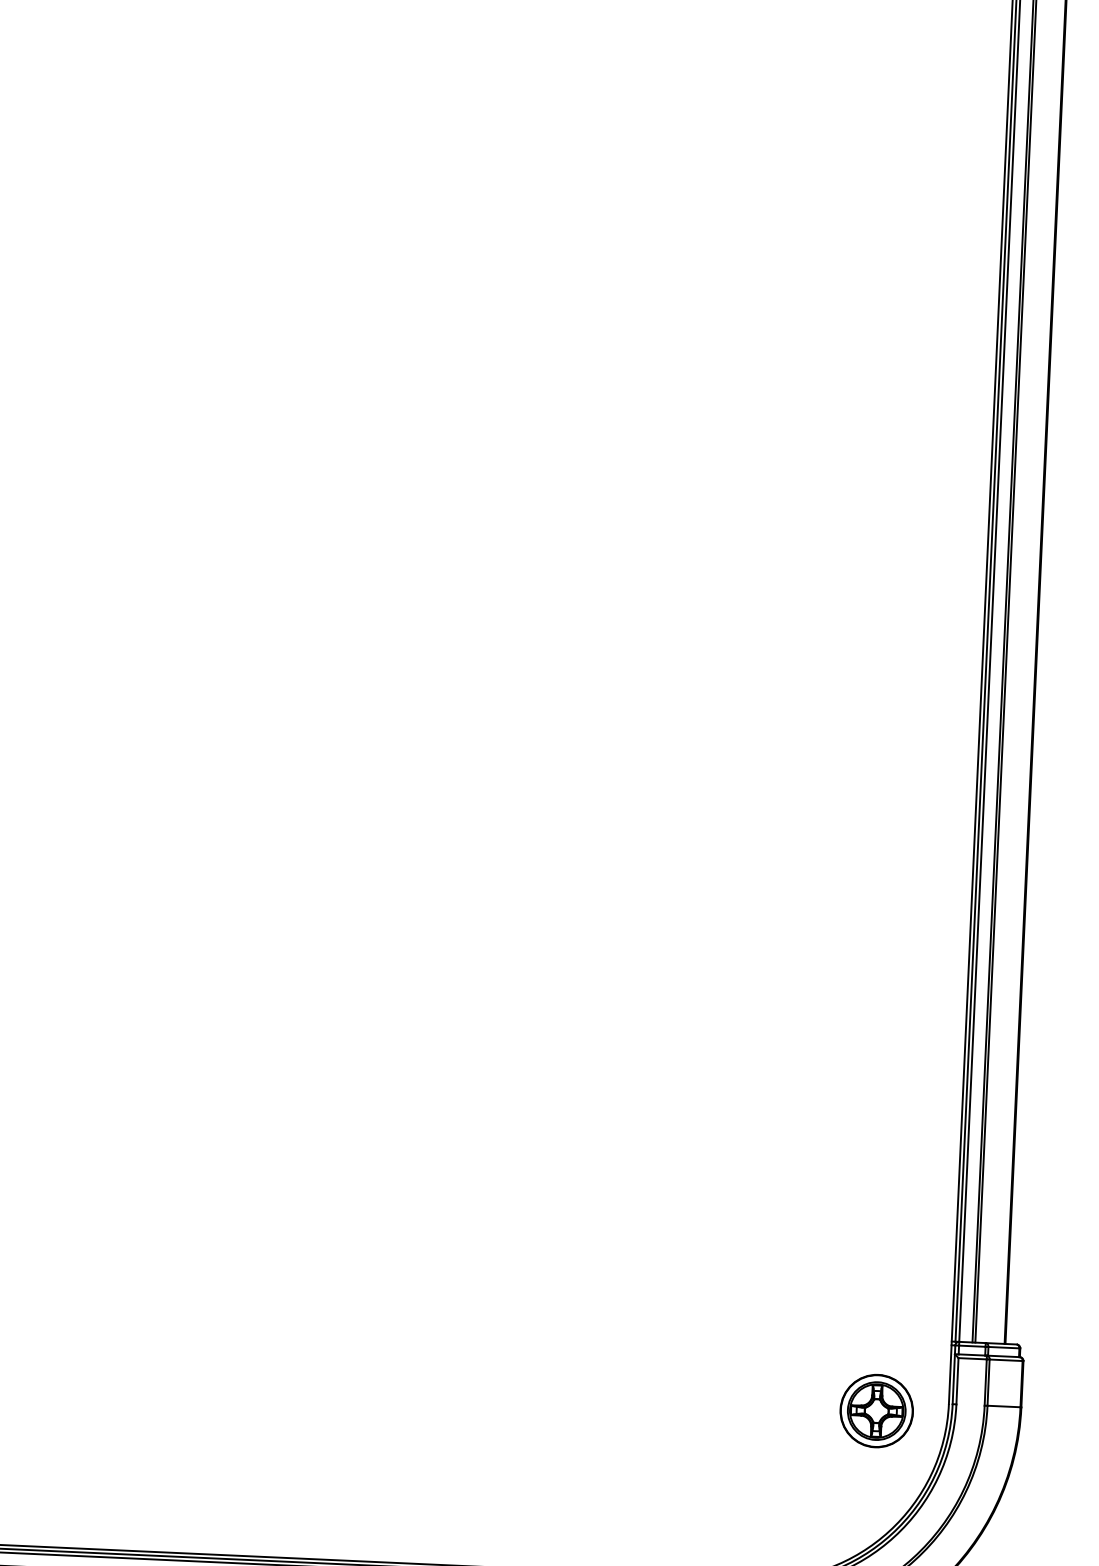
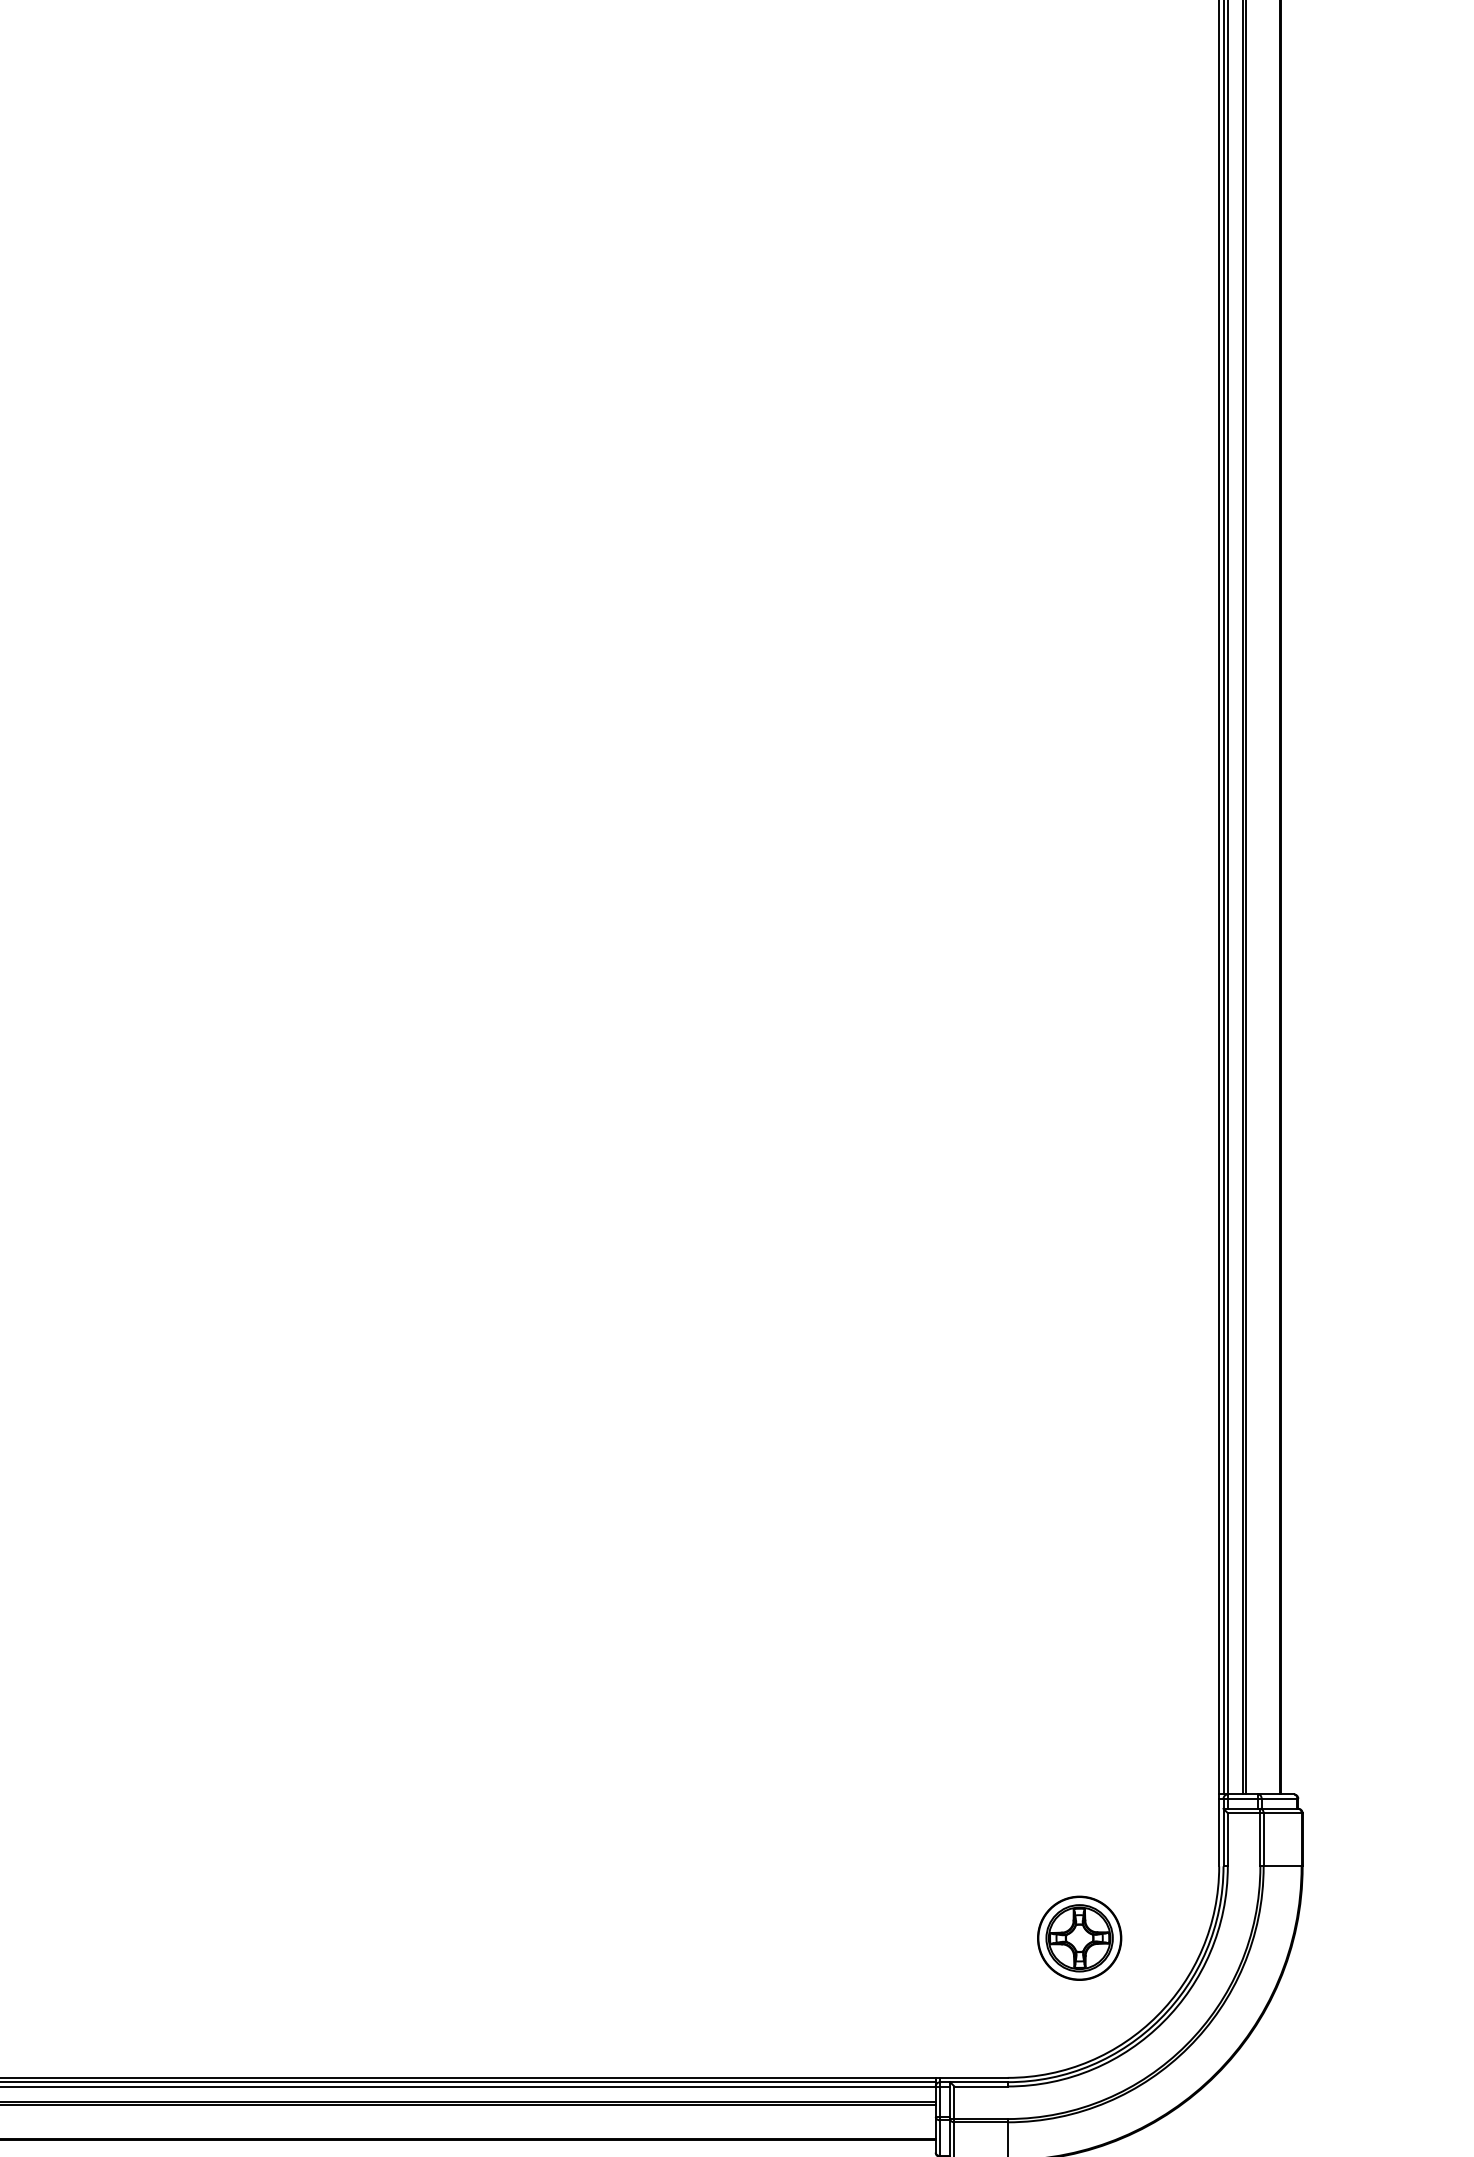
part: (876, 1410) -> (1079, 1937), moved

